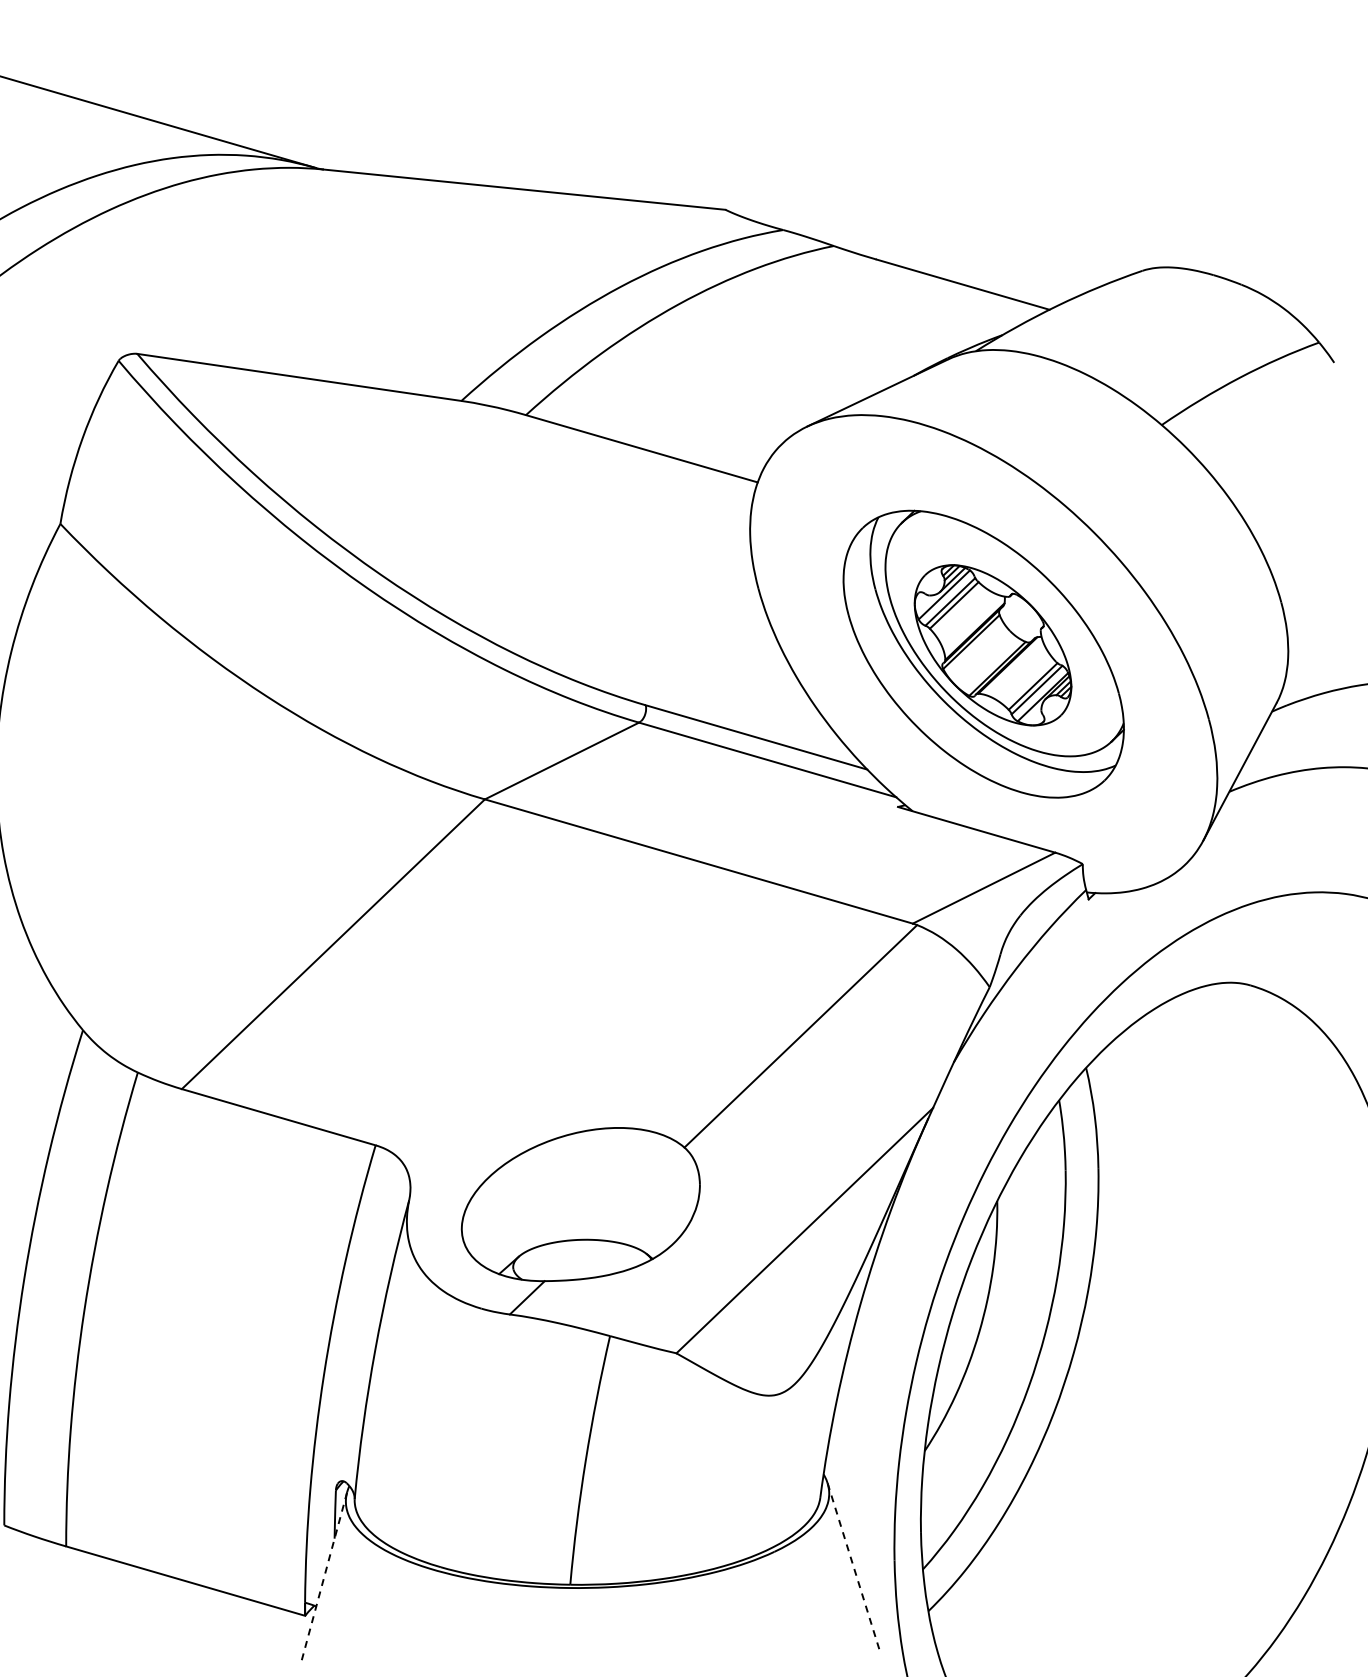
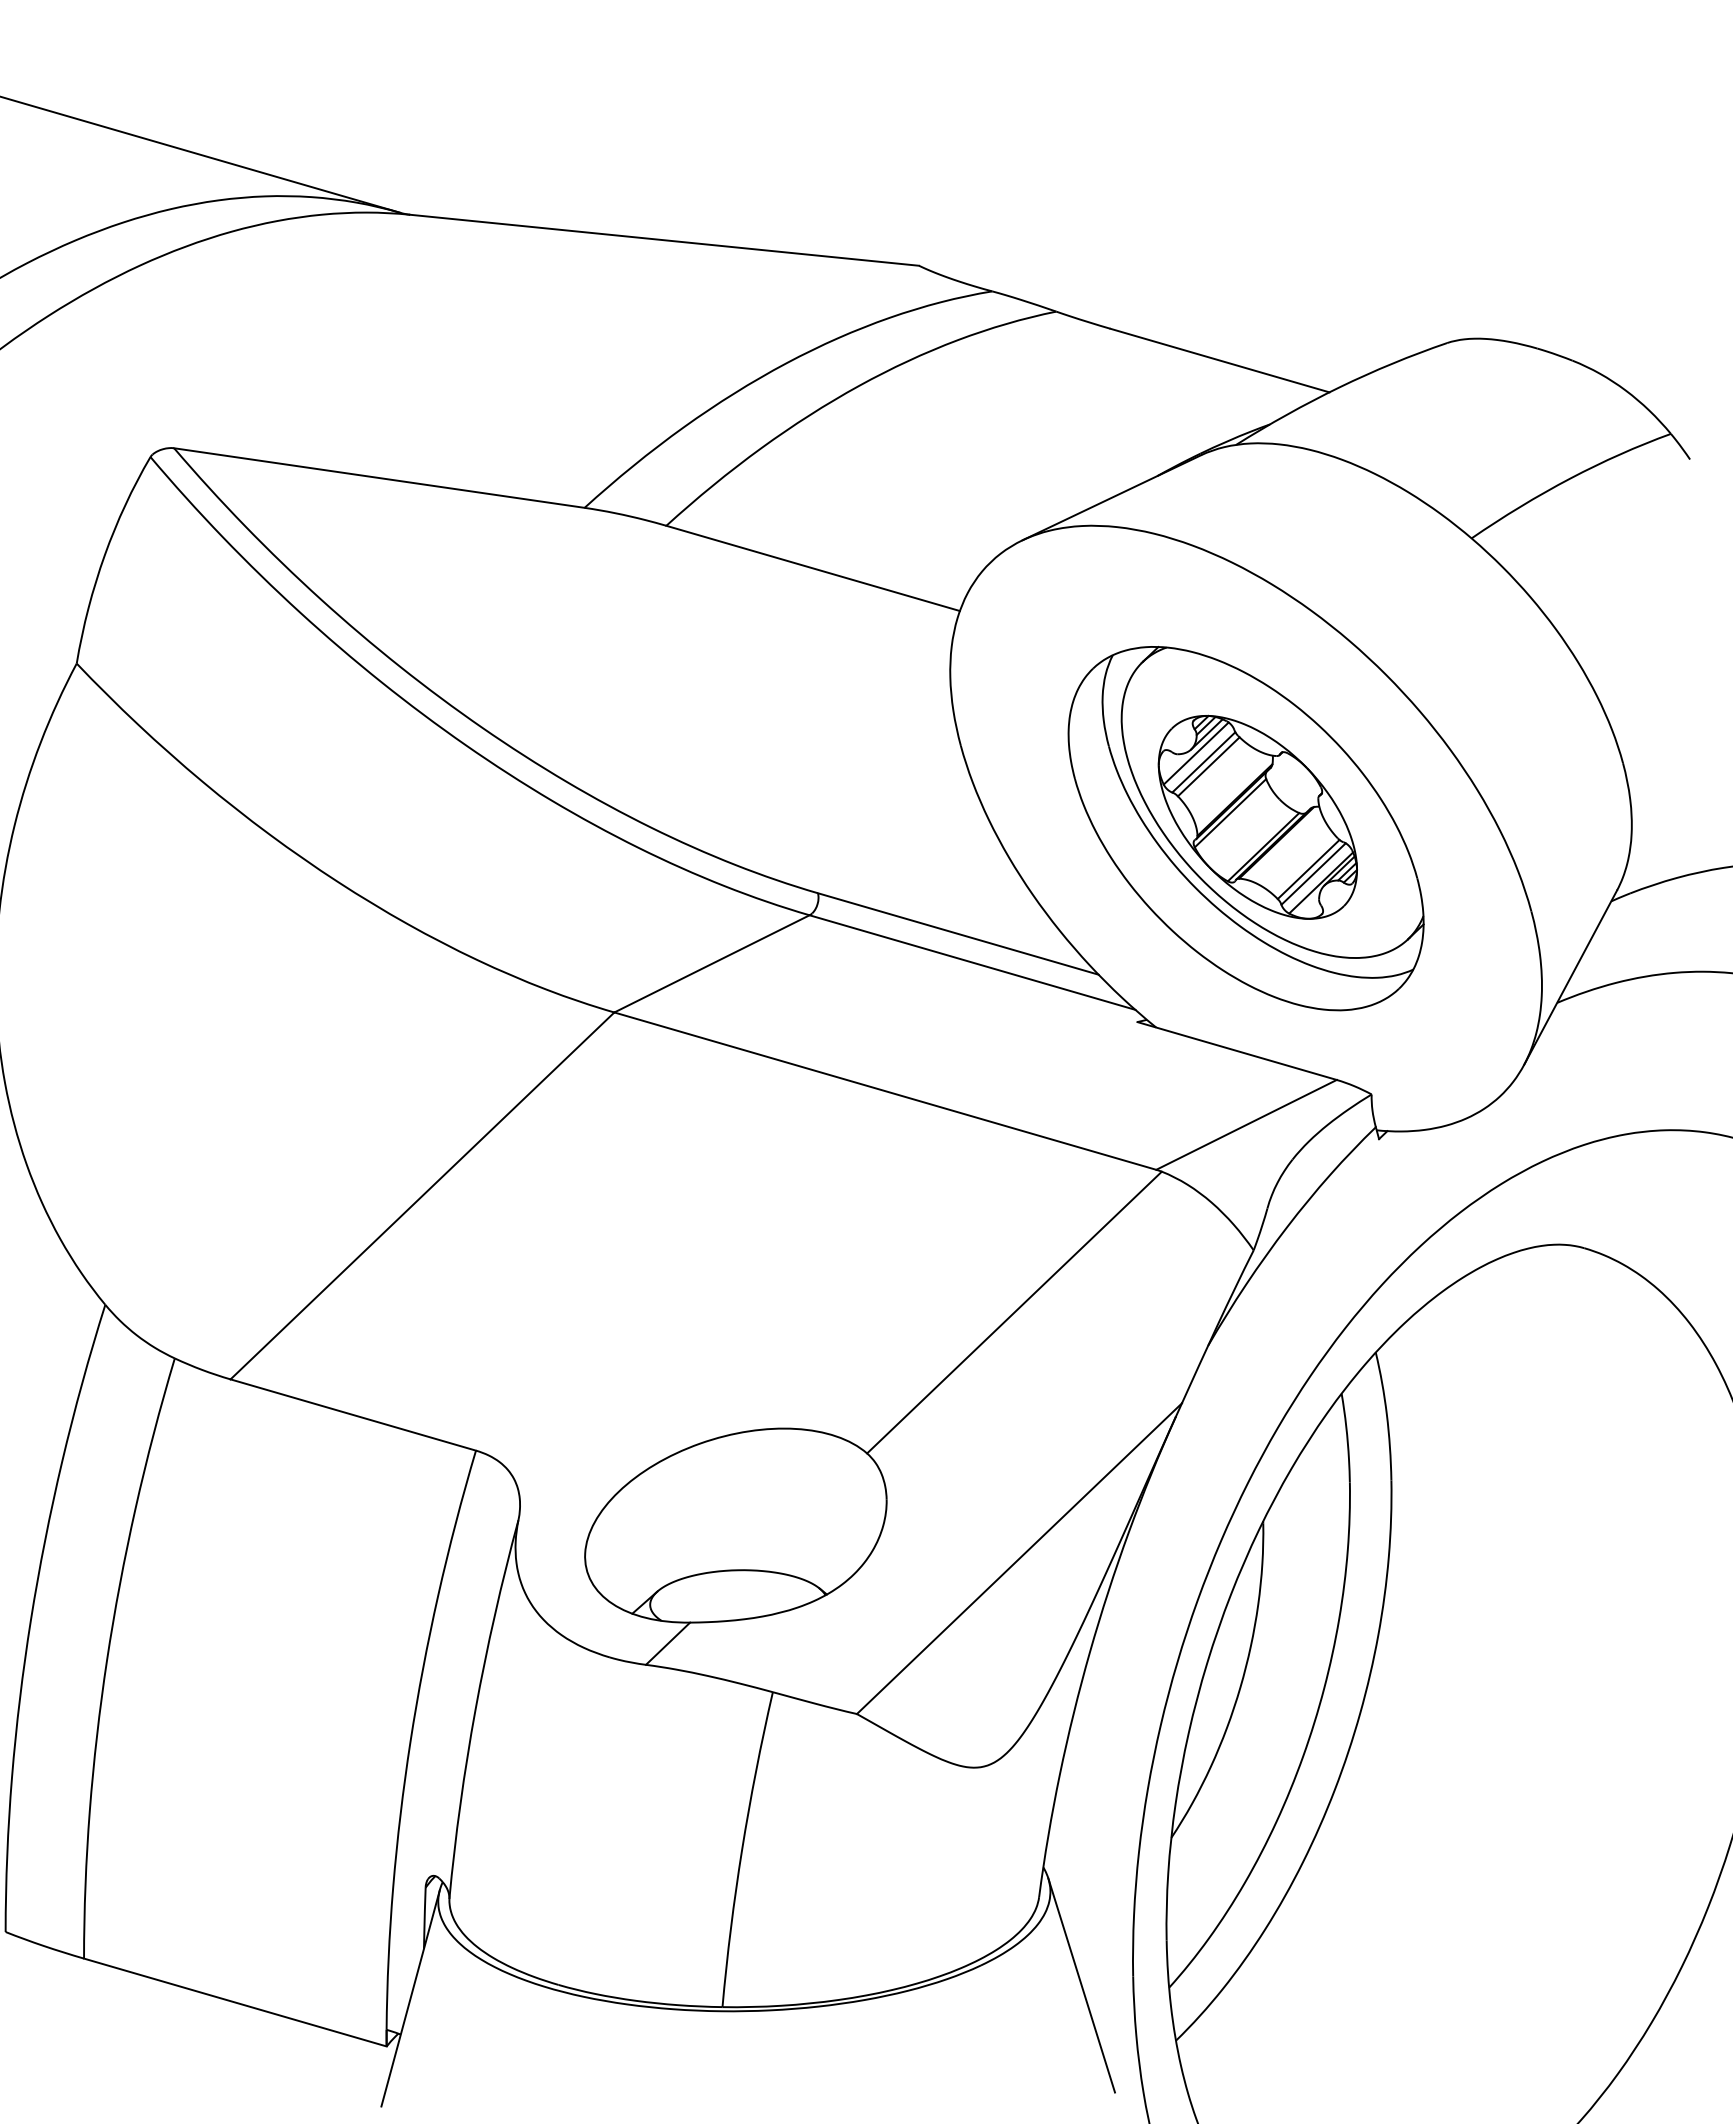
line: (854, 1568) -> (1082, 1986), dashed -> solid
line: (323, 1578) -> (409, 1999), dashed -> solid

